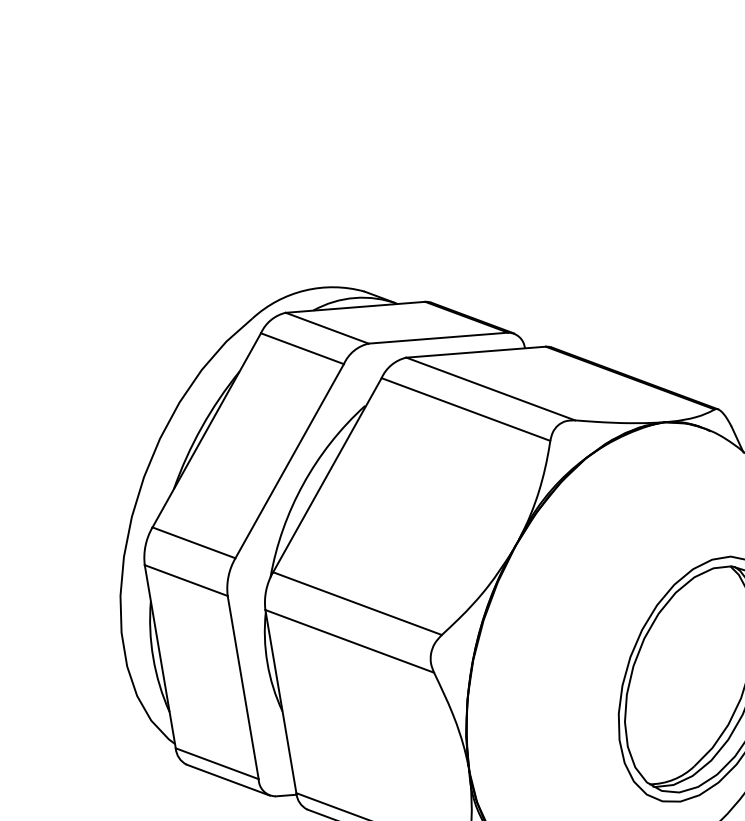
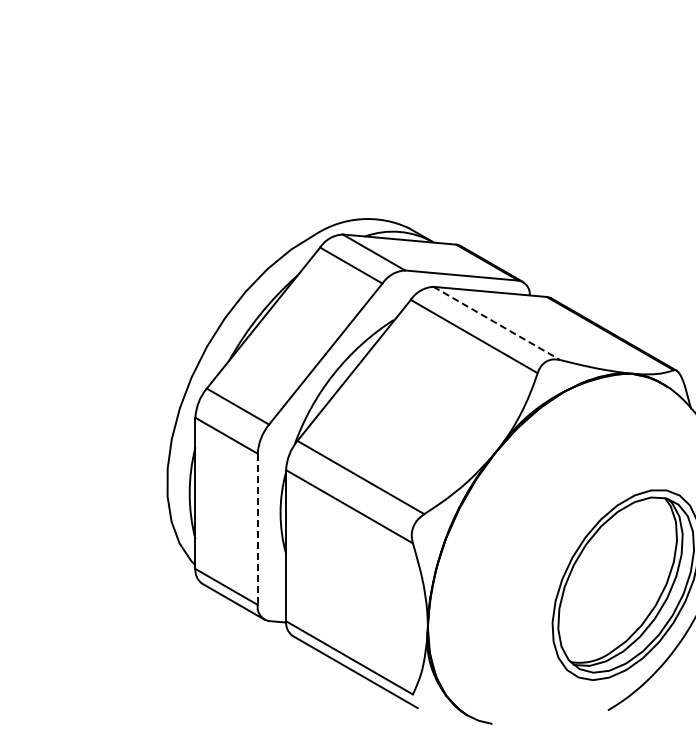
line: (491, 388) -> (497, 323), solid -> dashed
line: (242, 687) -> (257, 529), solid -> dashed

